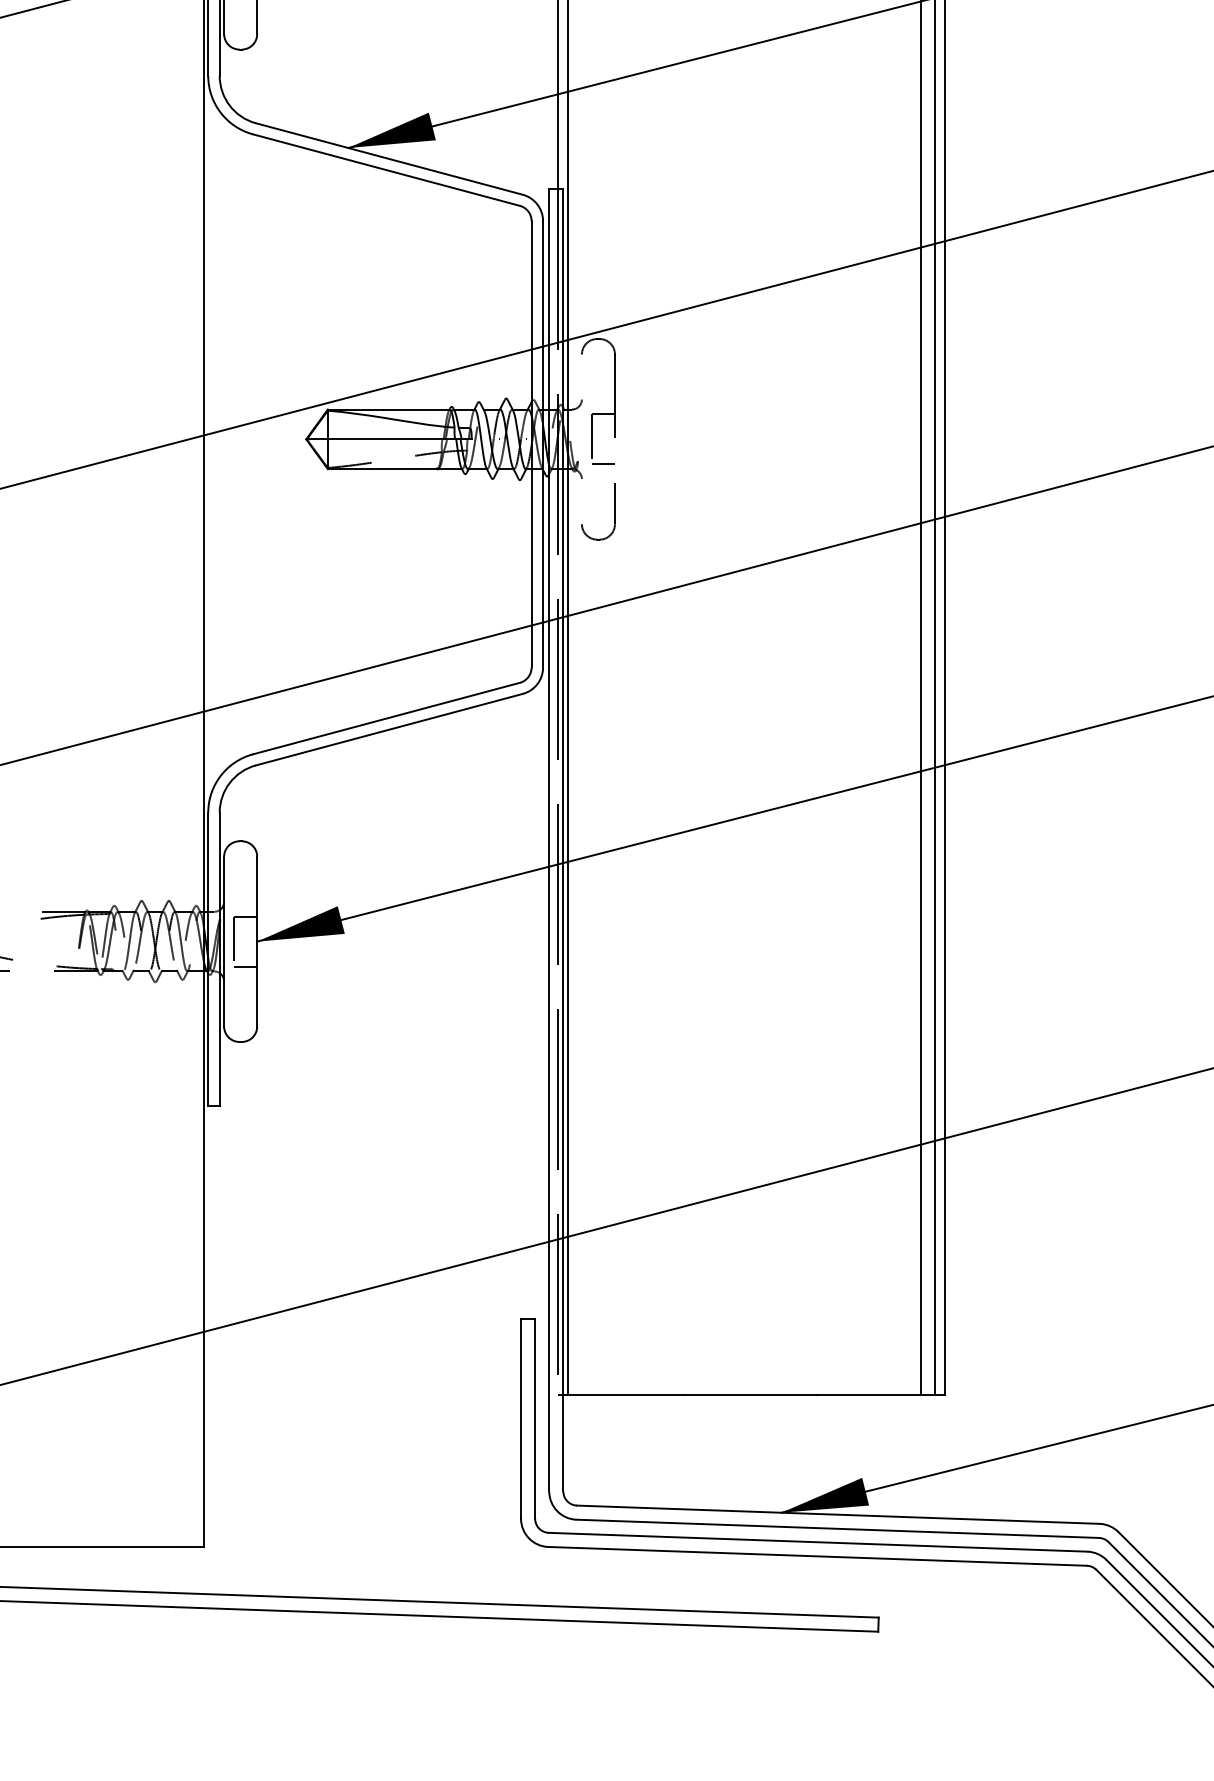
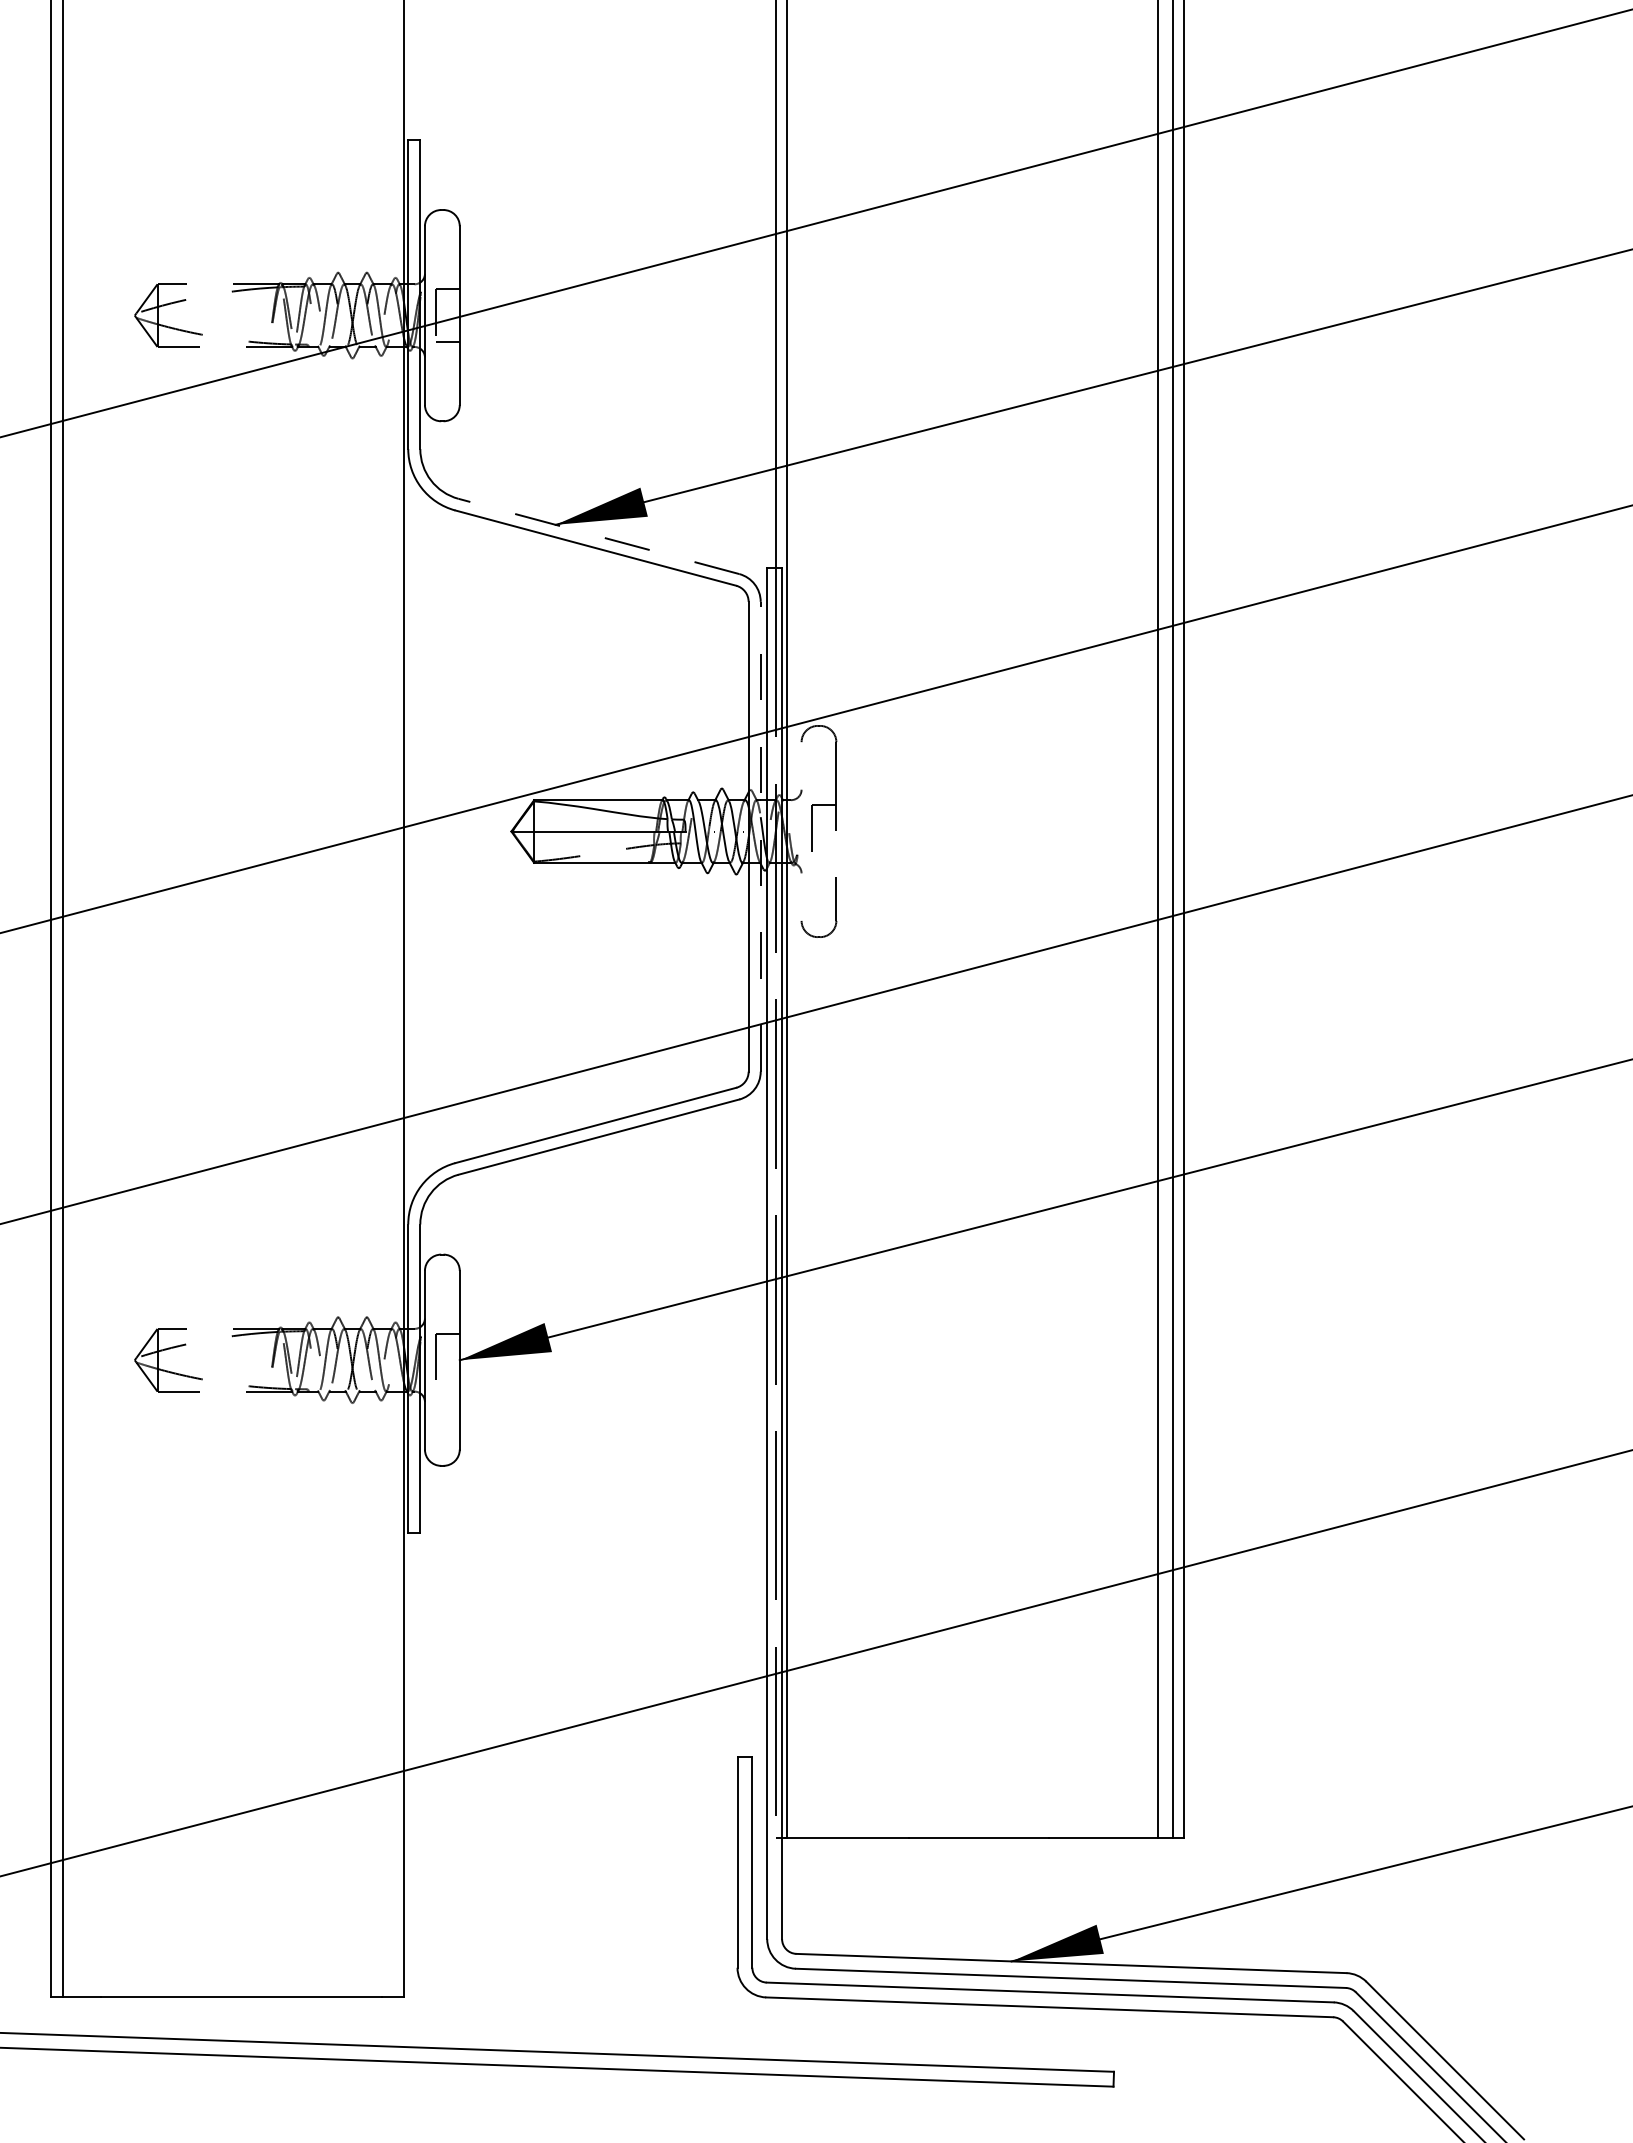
line: (388, 159) -> (598, 536), solid -> dashed
line: (542, 444) -> (760, 836), solid -> dashed
line: (603, 464) -> (824, 857), removed
line: (245, 966) -> (447, 1386), removed

